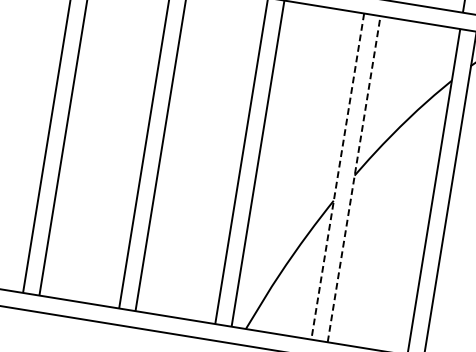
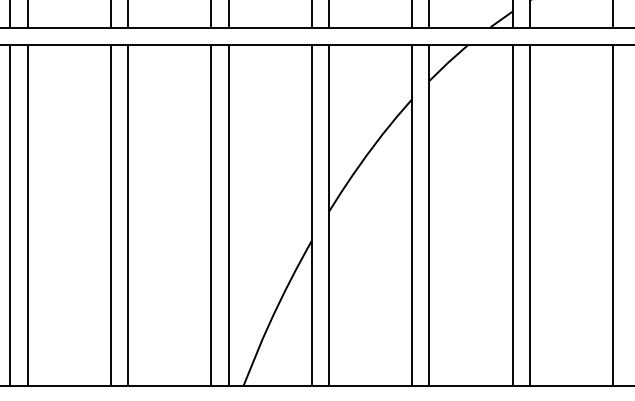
line: (337, 177) -> (311, 216), dashed -> solid
line: (353, 178) -> (328, 215), dashed -> solid

